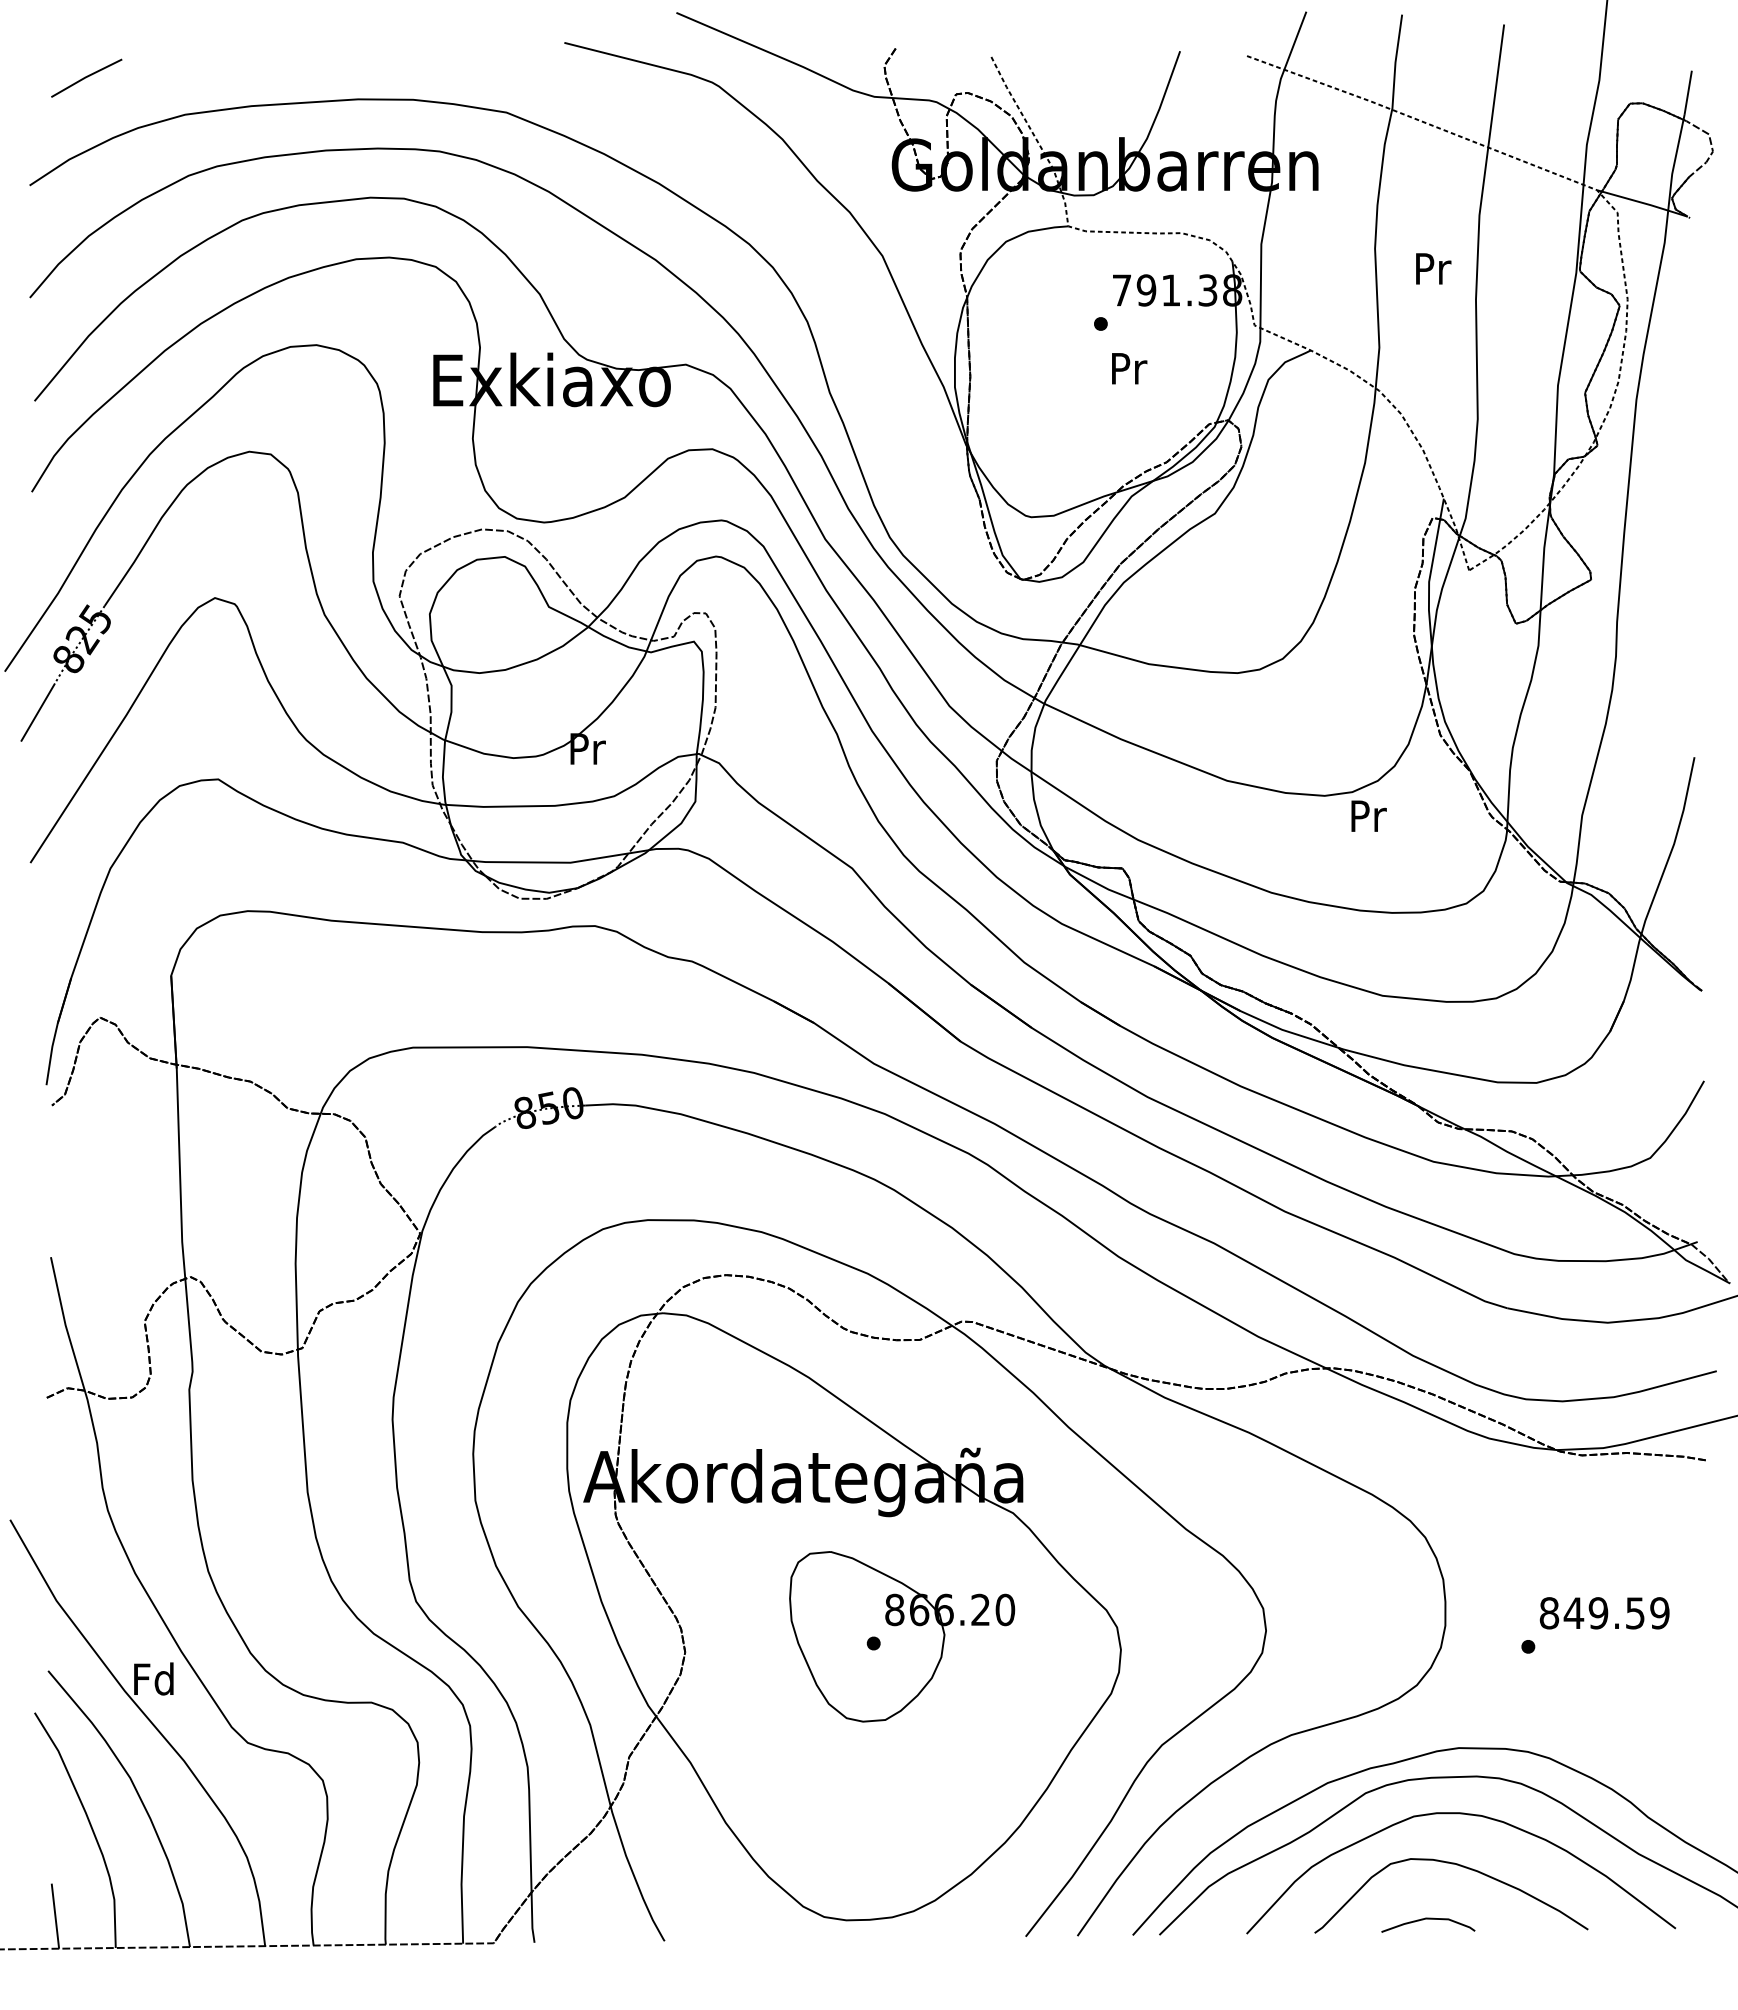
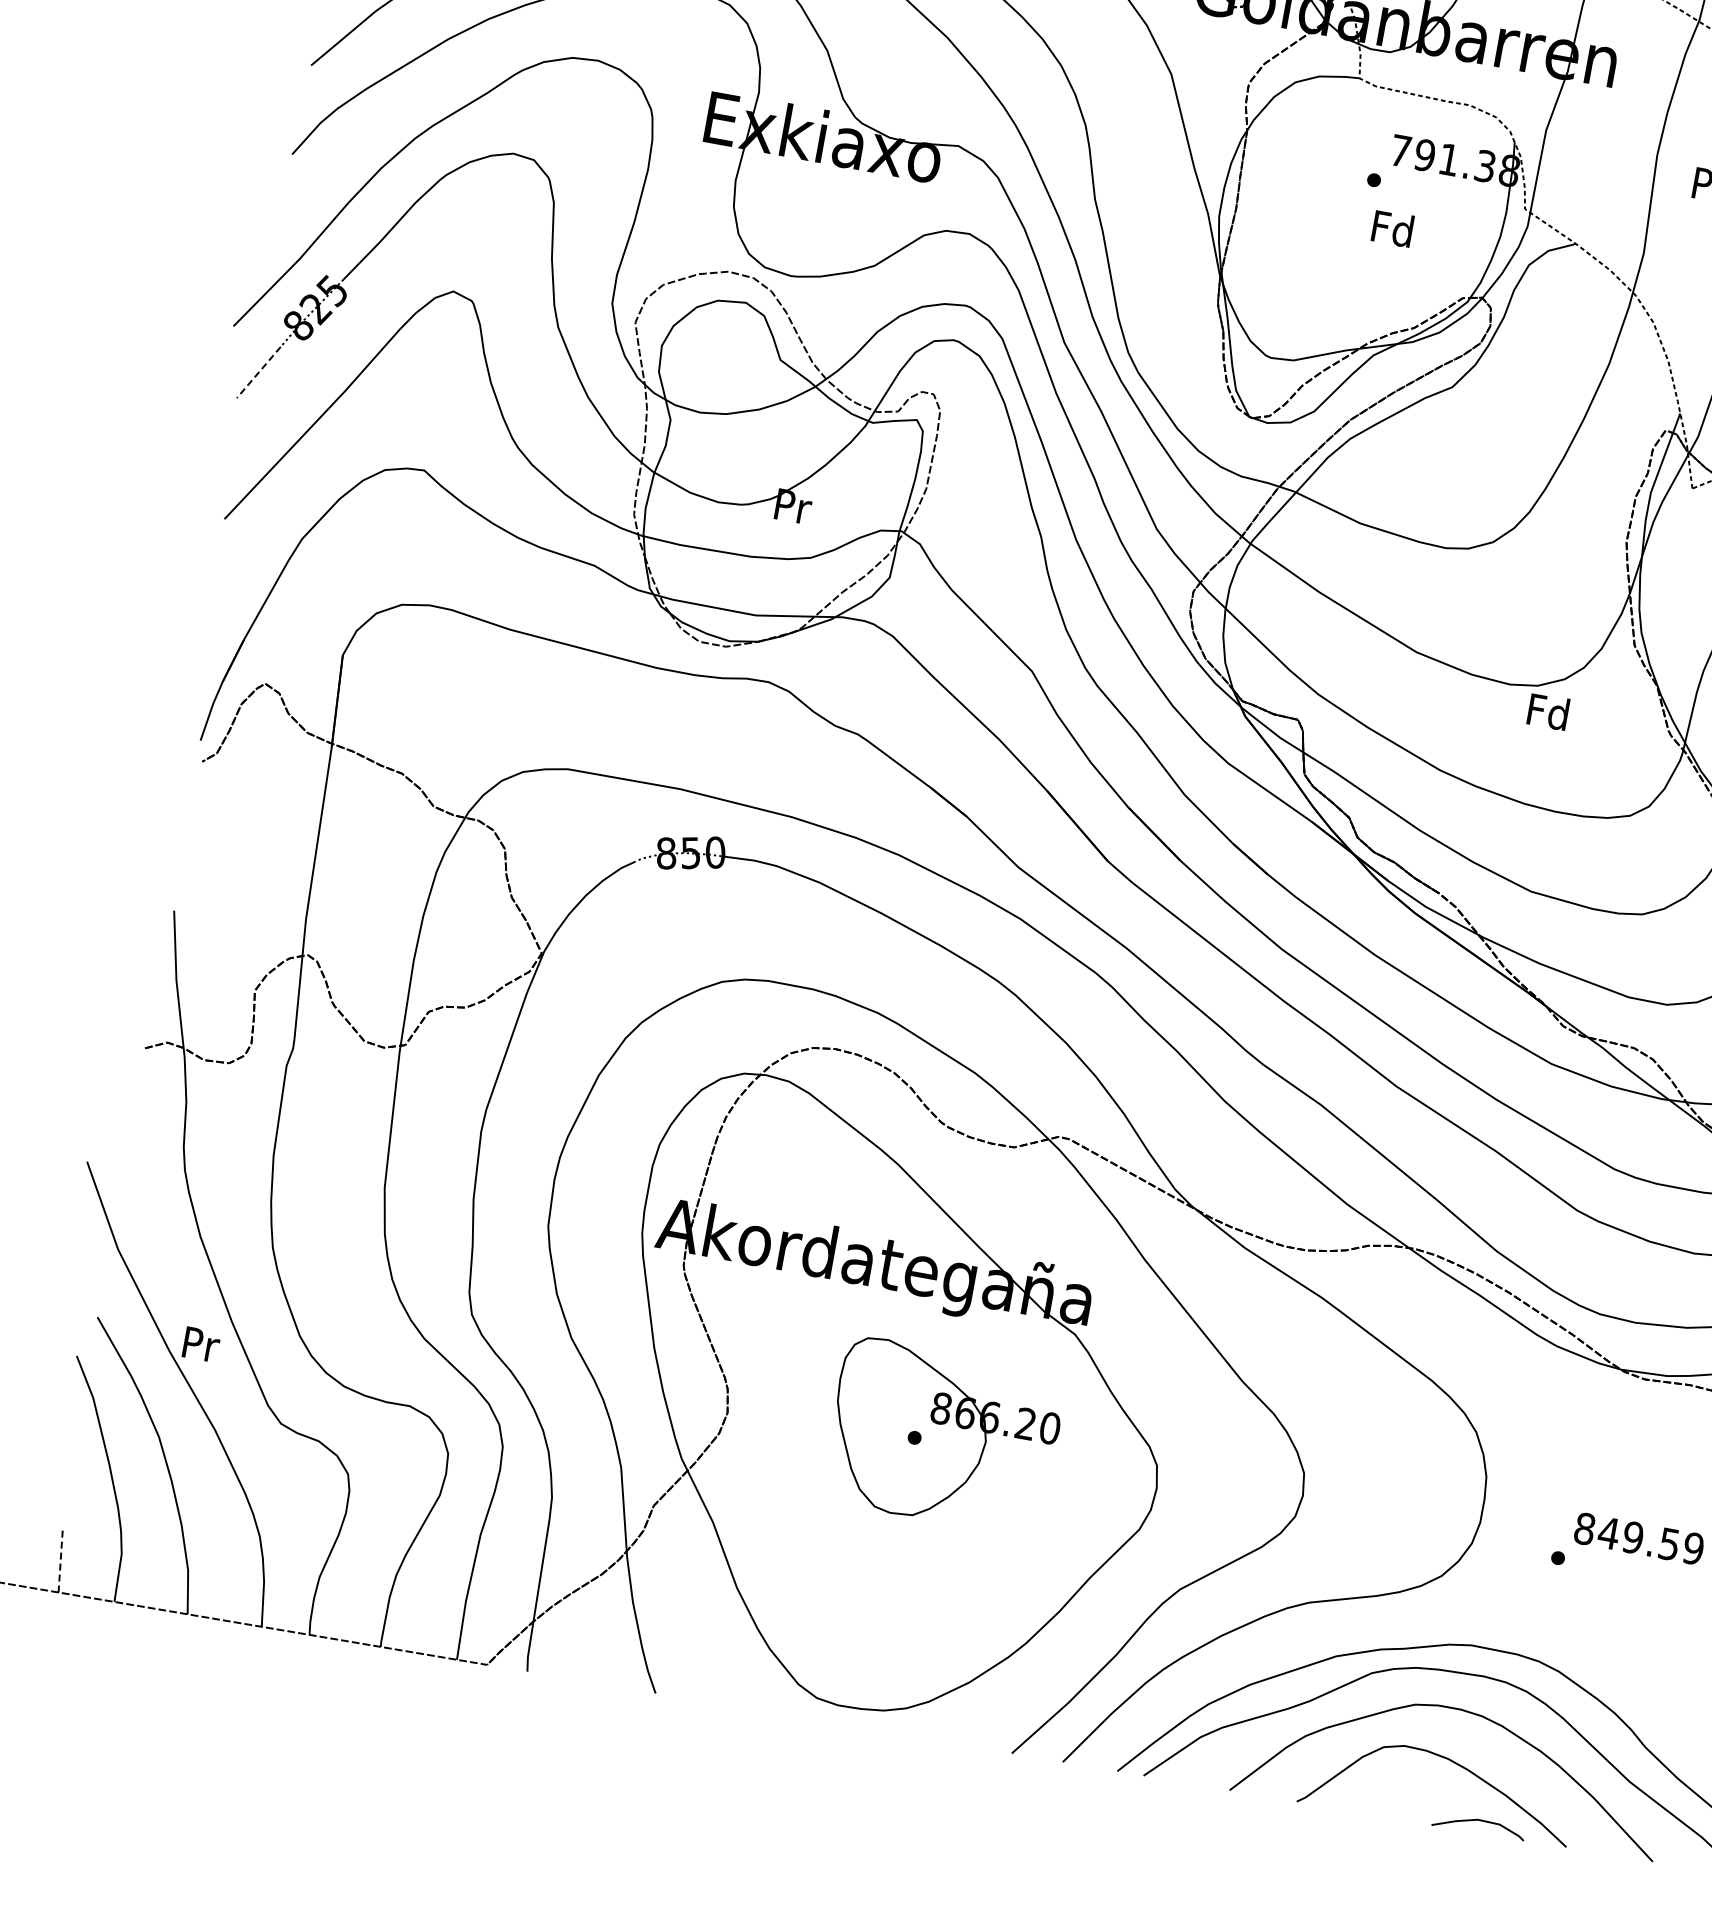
text: (1127, 367) -> (1392, 227), Pr -> Fd
line: (38, 712) -> (259, 372), solid -> dashed
text: (1367, 815) -> (1548, 711), Pr -> Fd
text: (153, 1678) -> (199, 1343), Fd -> Pr
line: (55, 1916) -> (60, 1560), solid -> dashed
curve: (1428, 1919) -> (1479, 1821), moved

